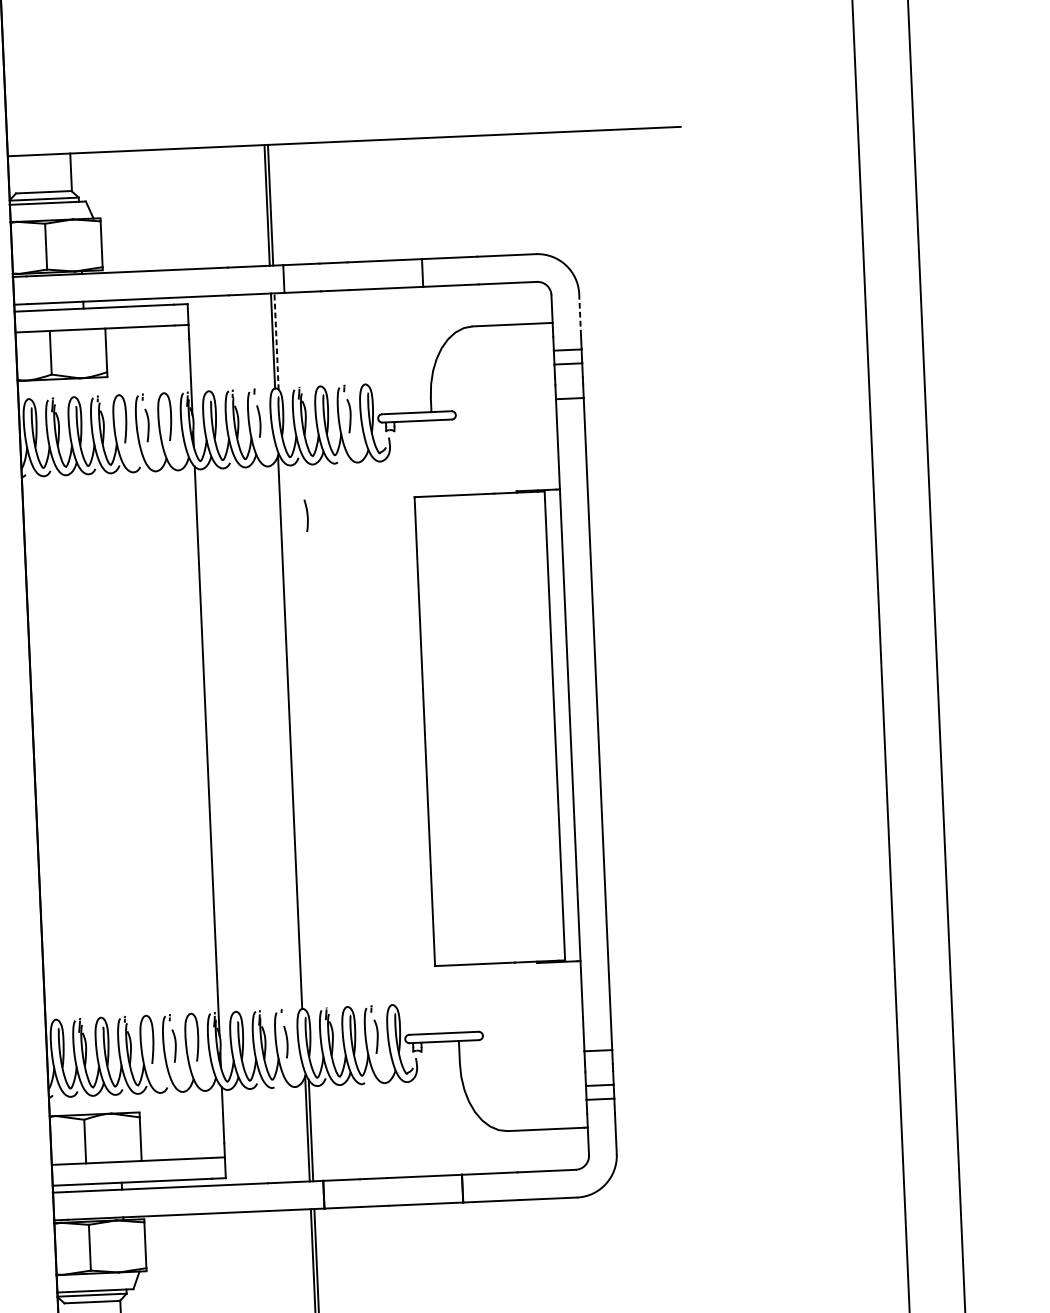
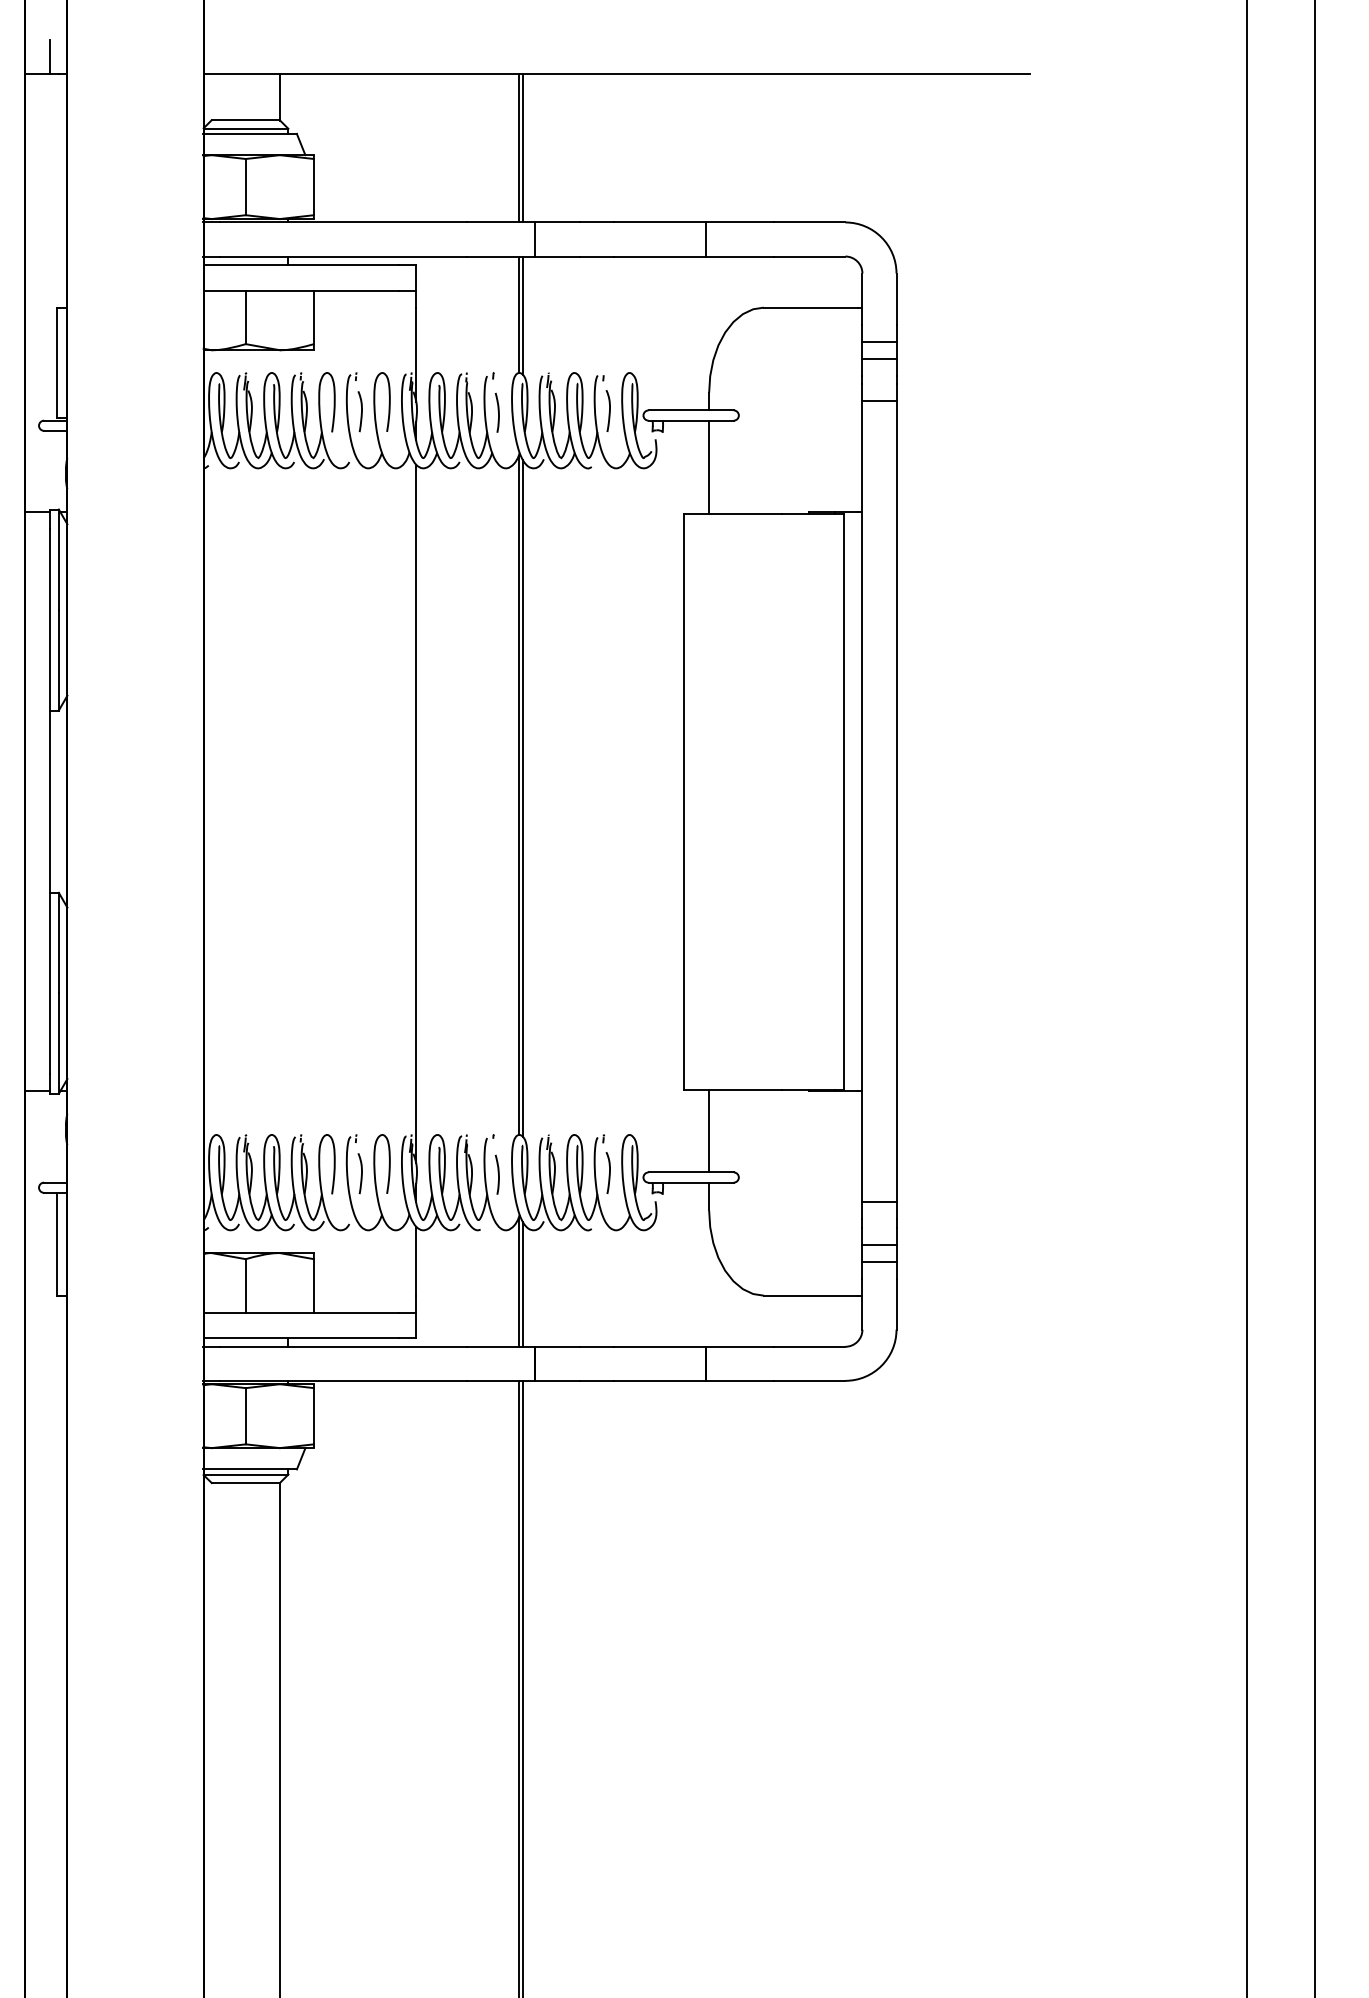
line: (580, 315) -> (896, 299), dashed -> solid
line: (276, 341) -> (523, 315), dashed -> solid
line: (433, 457) -> (709, 466), added
curve: (307, 515) -> (551, 530), removed
line: (294, 734) -> (523, 798), added
line: (457, 998) -> (709, 1130), added

